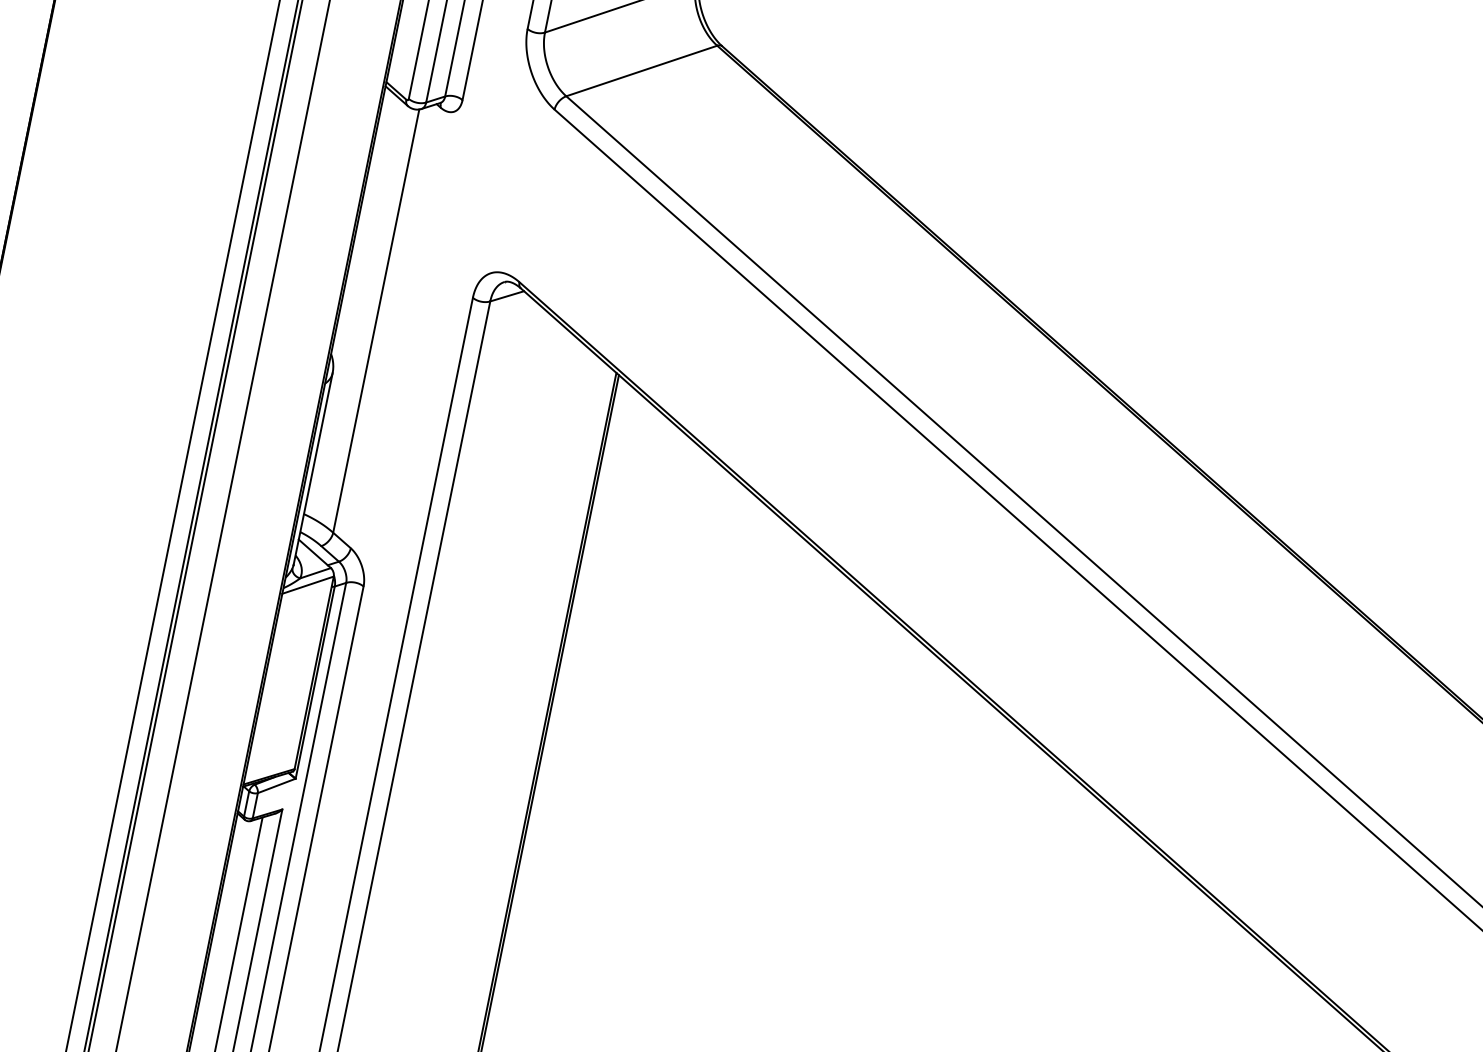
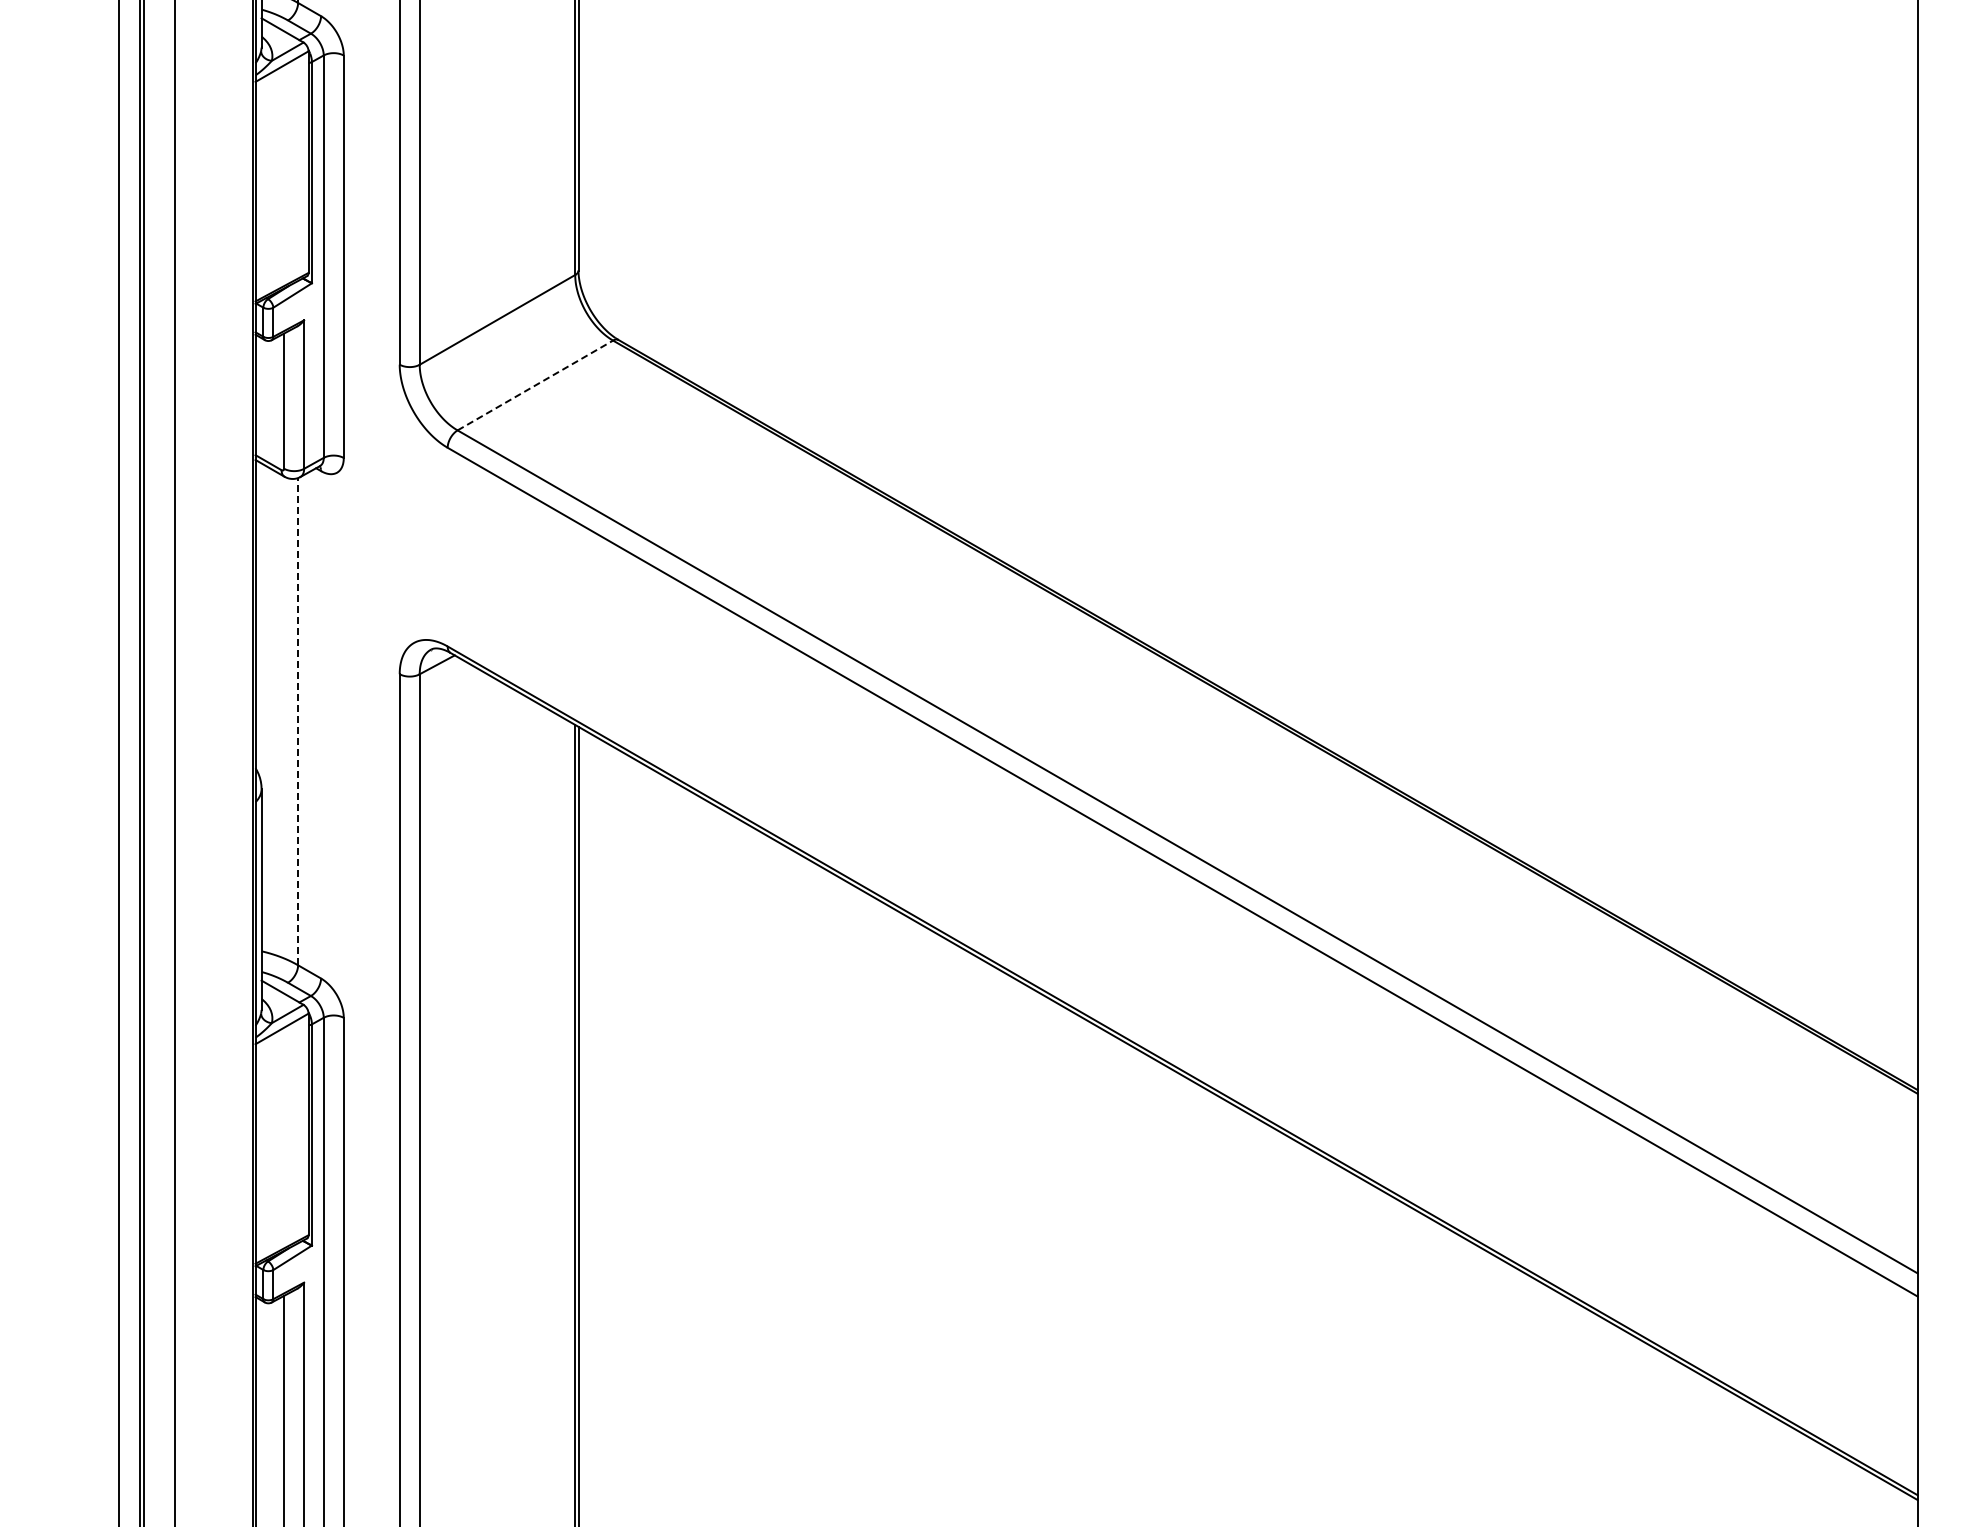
line: (641, 71) -> (535, 385), solid -> dashed
line: (376, 321) -> (298, 721), solid -> dashed

